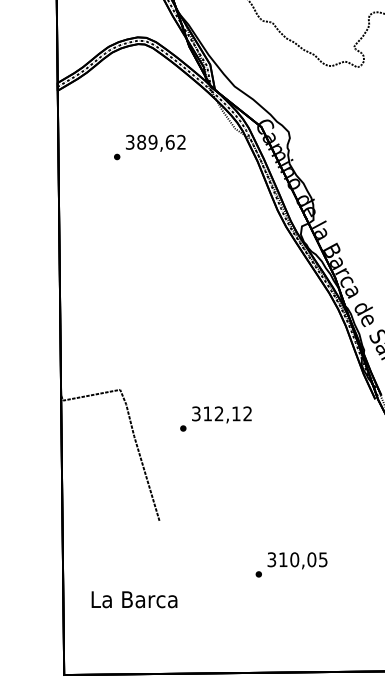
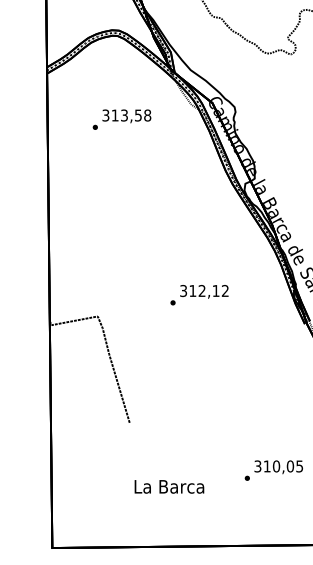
text: (161, 142) -> (131, 115), 389,62 -> 313,58
text: (215, 419) -> (199, 295), moved
text: (291, 564) -> (273, 470), moved
text: (134, 599) -> (169, 486), moved

